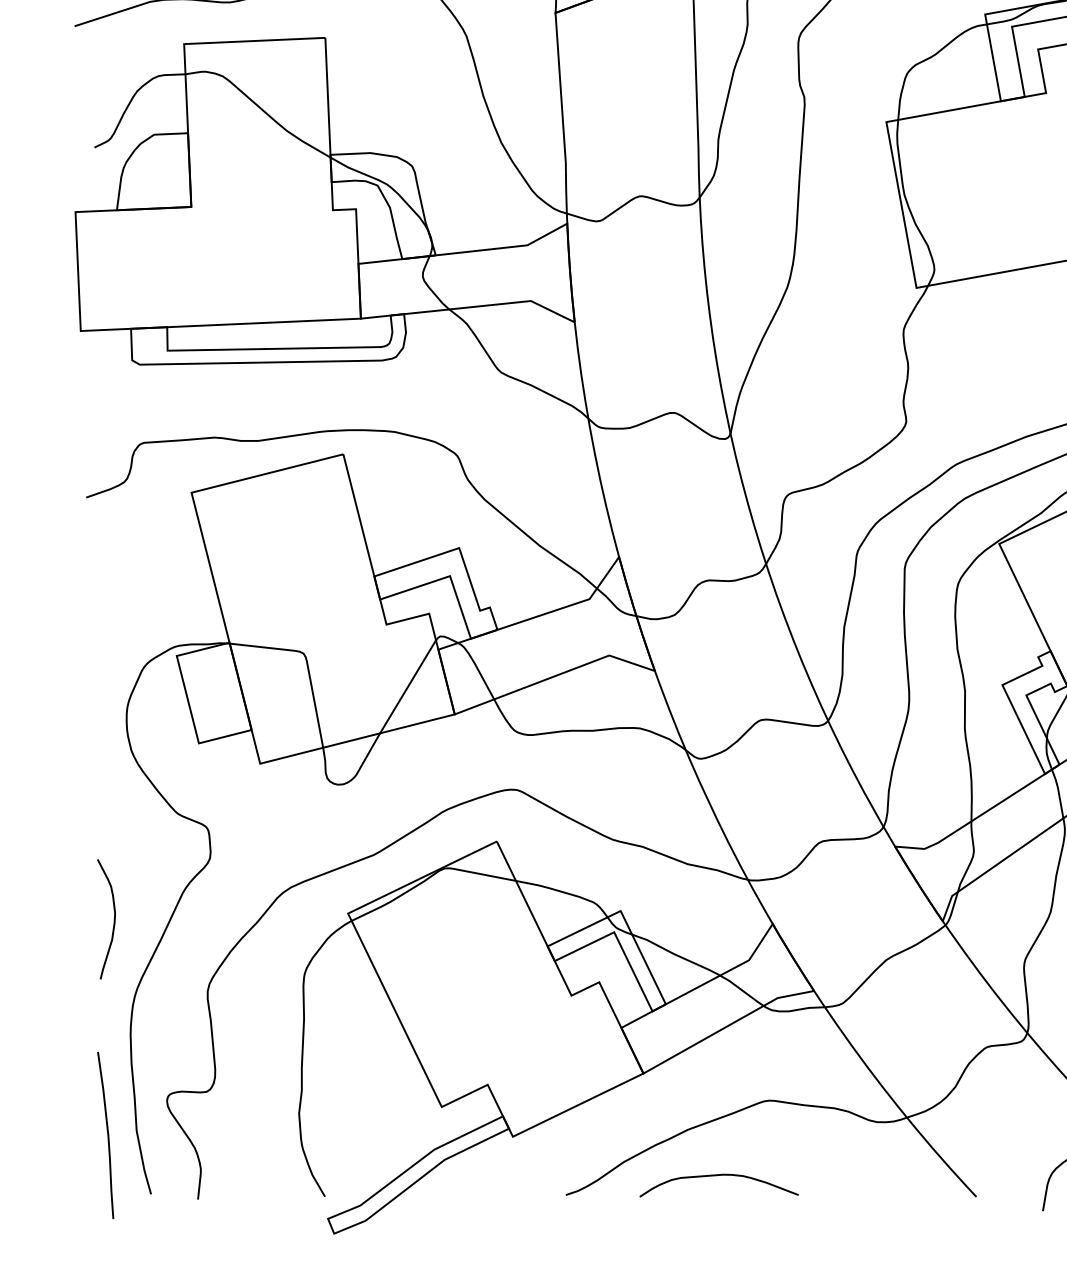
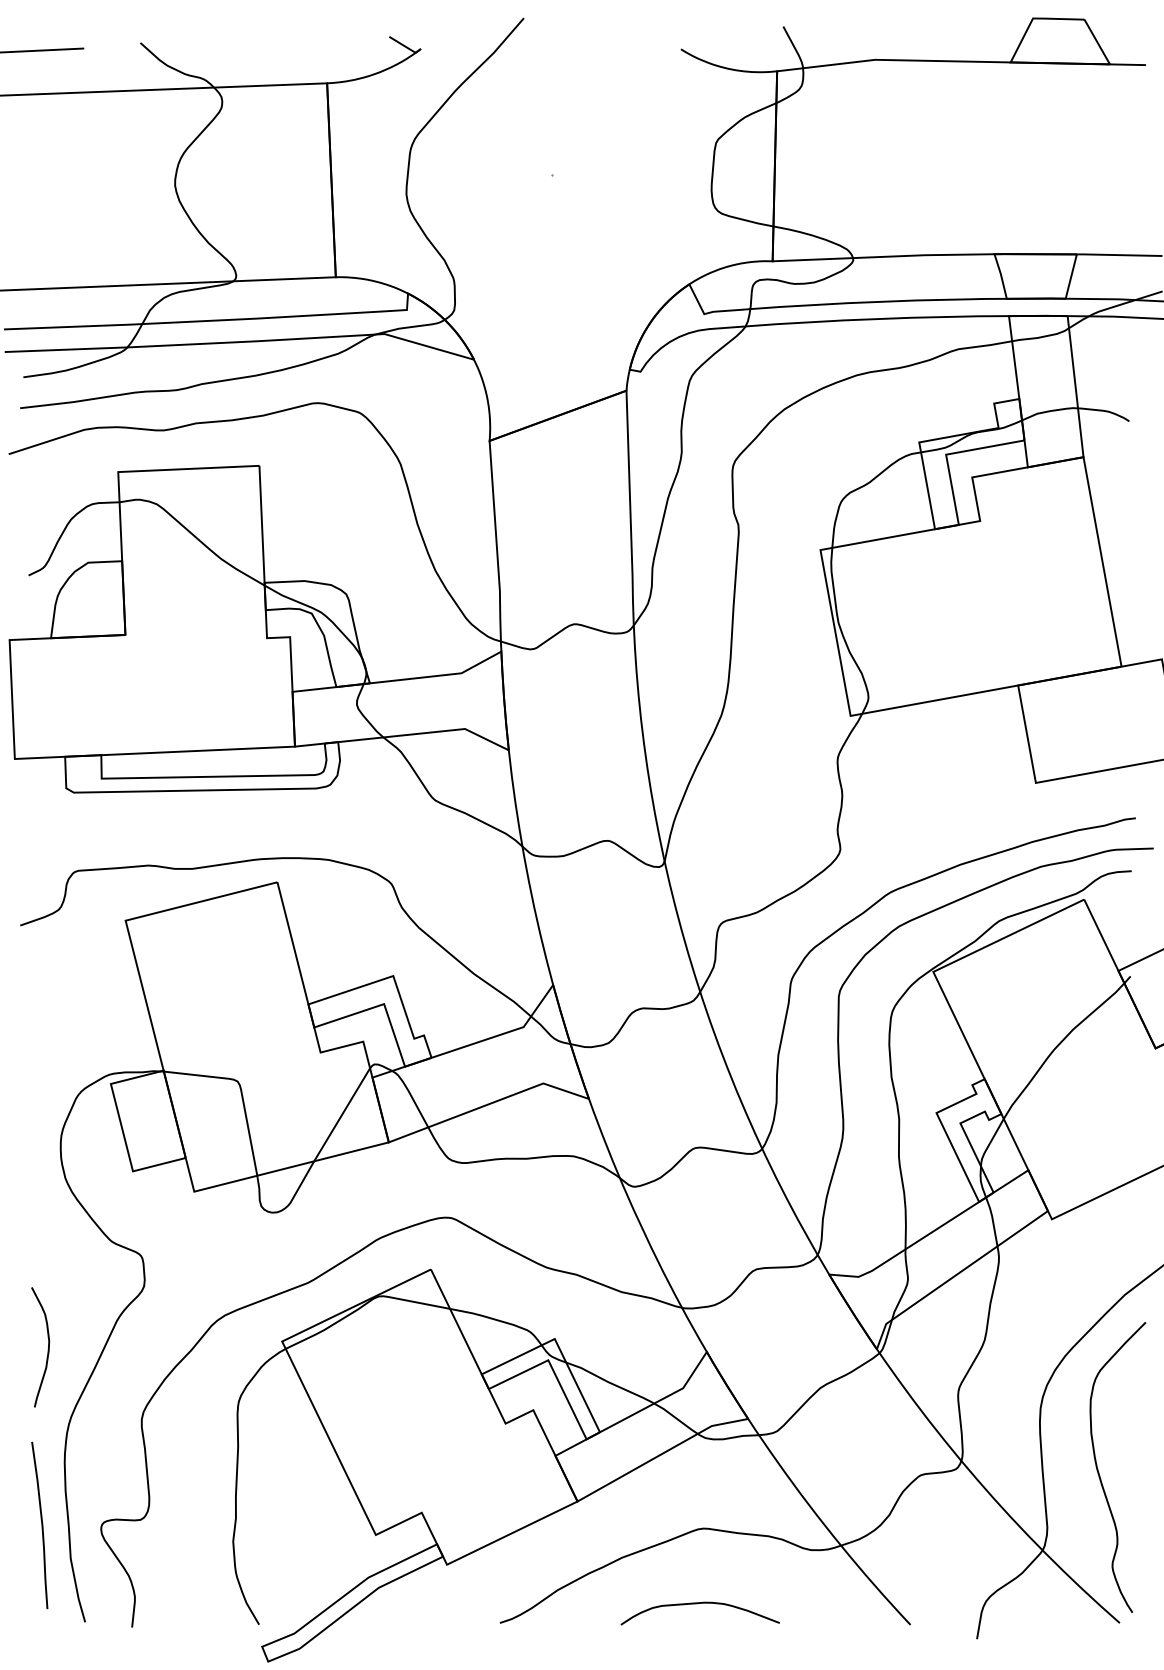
curve: (107, 1135) -> (41, 1525), moved
curve: (716, 1176) -> (697, 1604), moved

